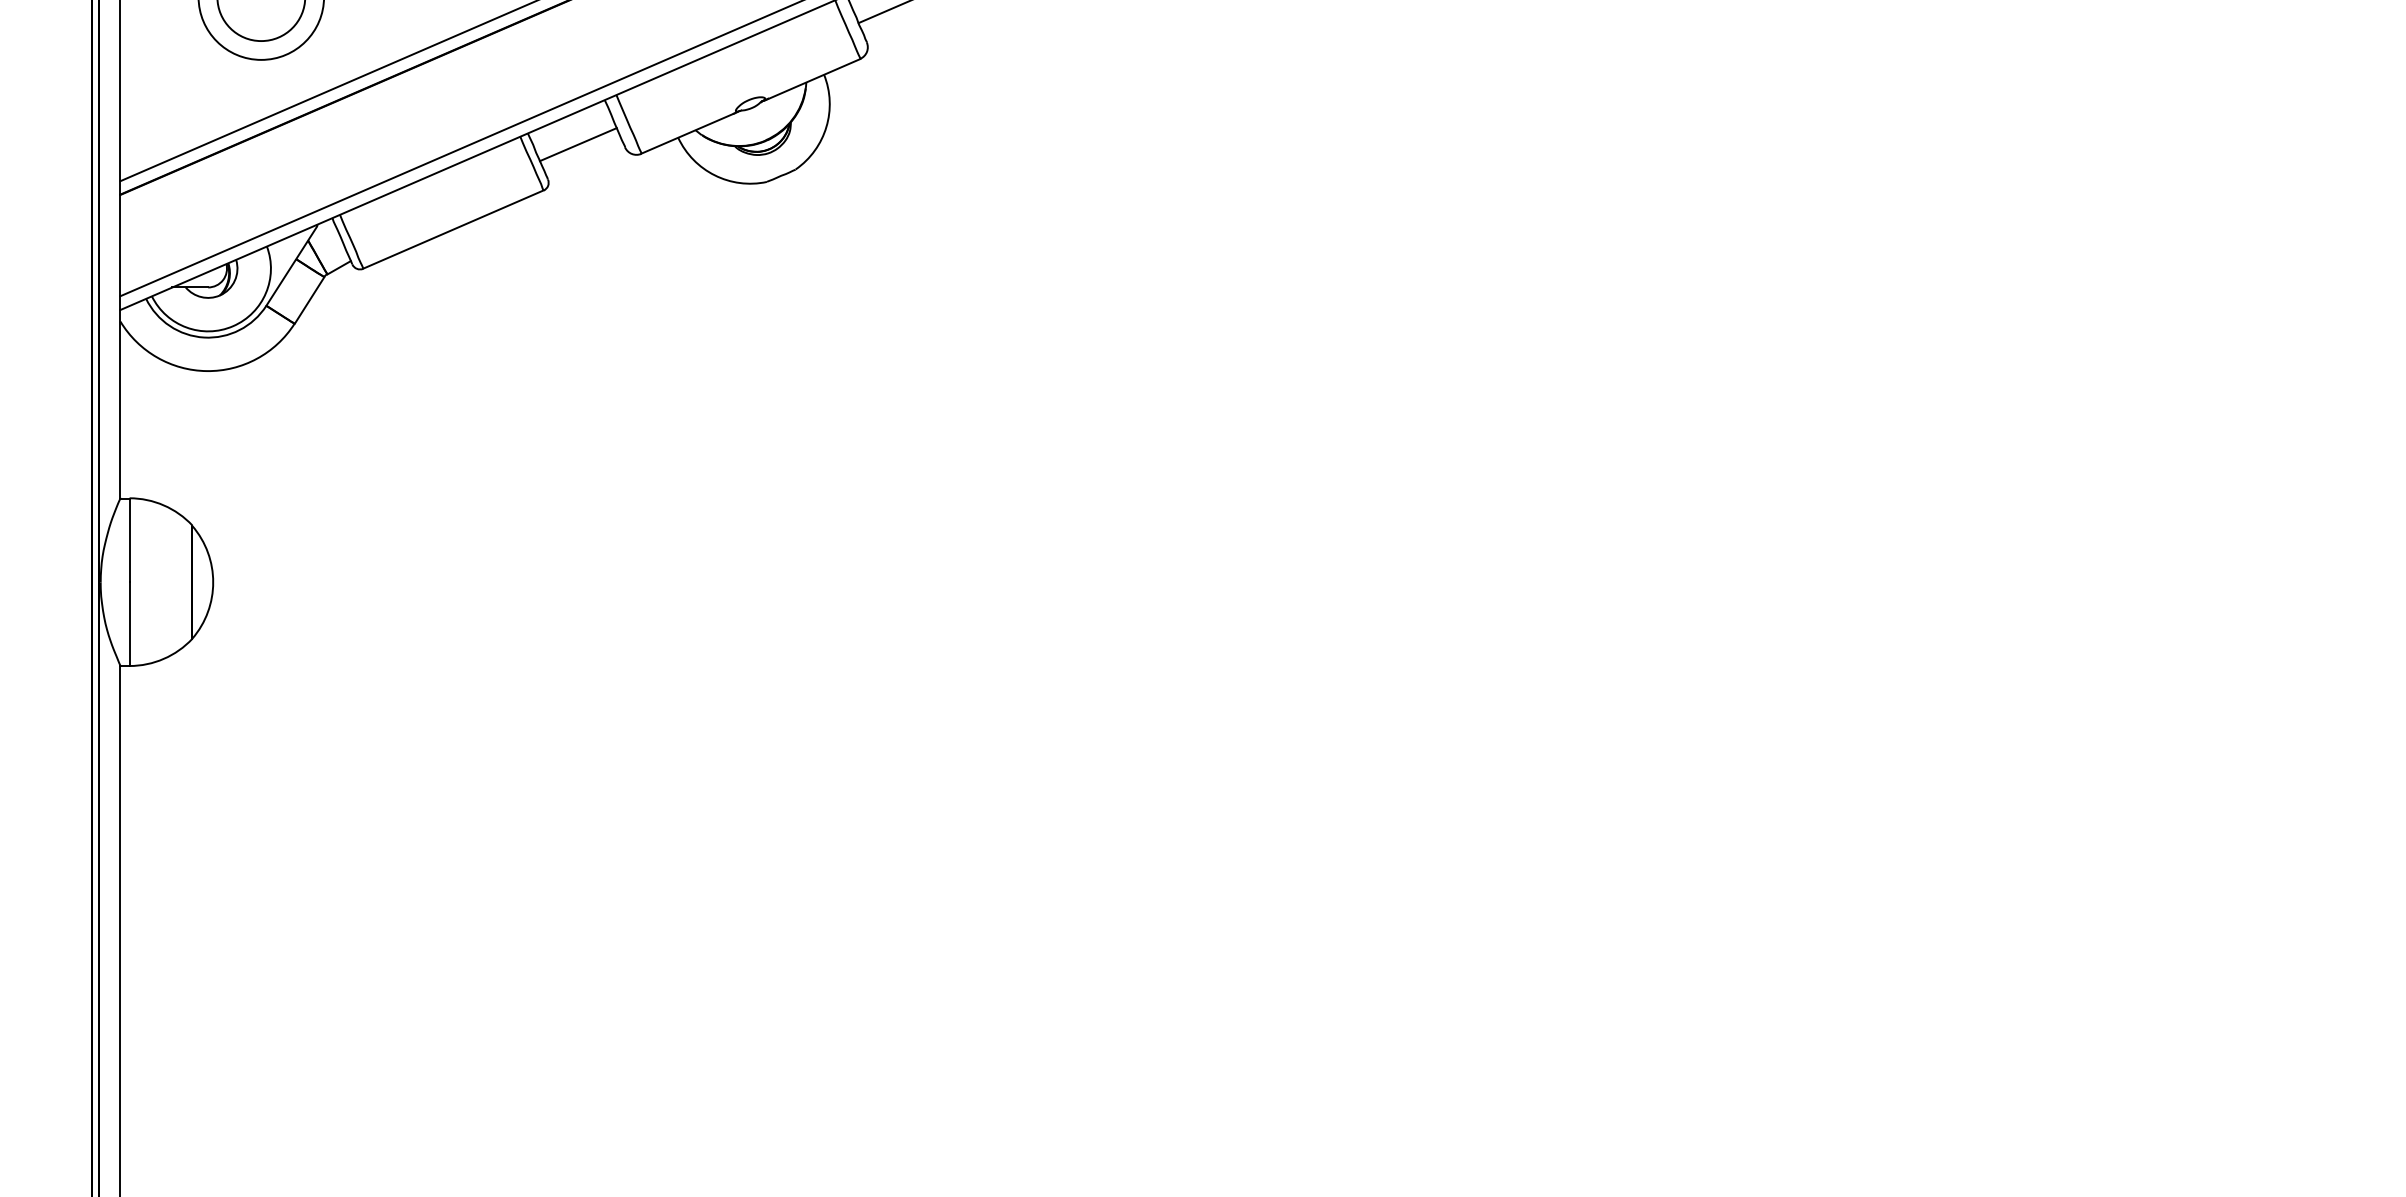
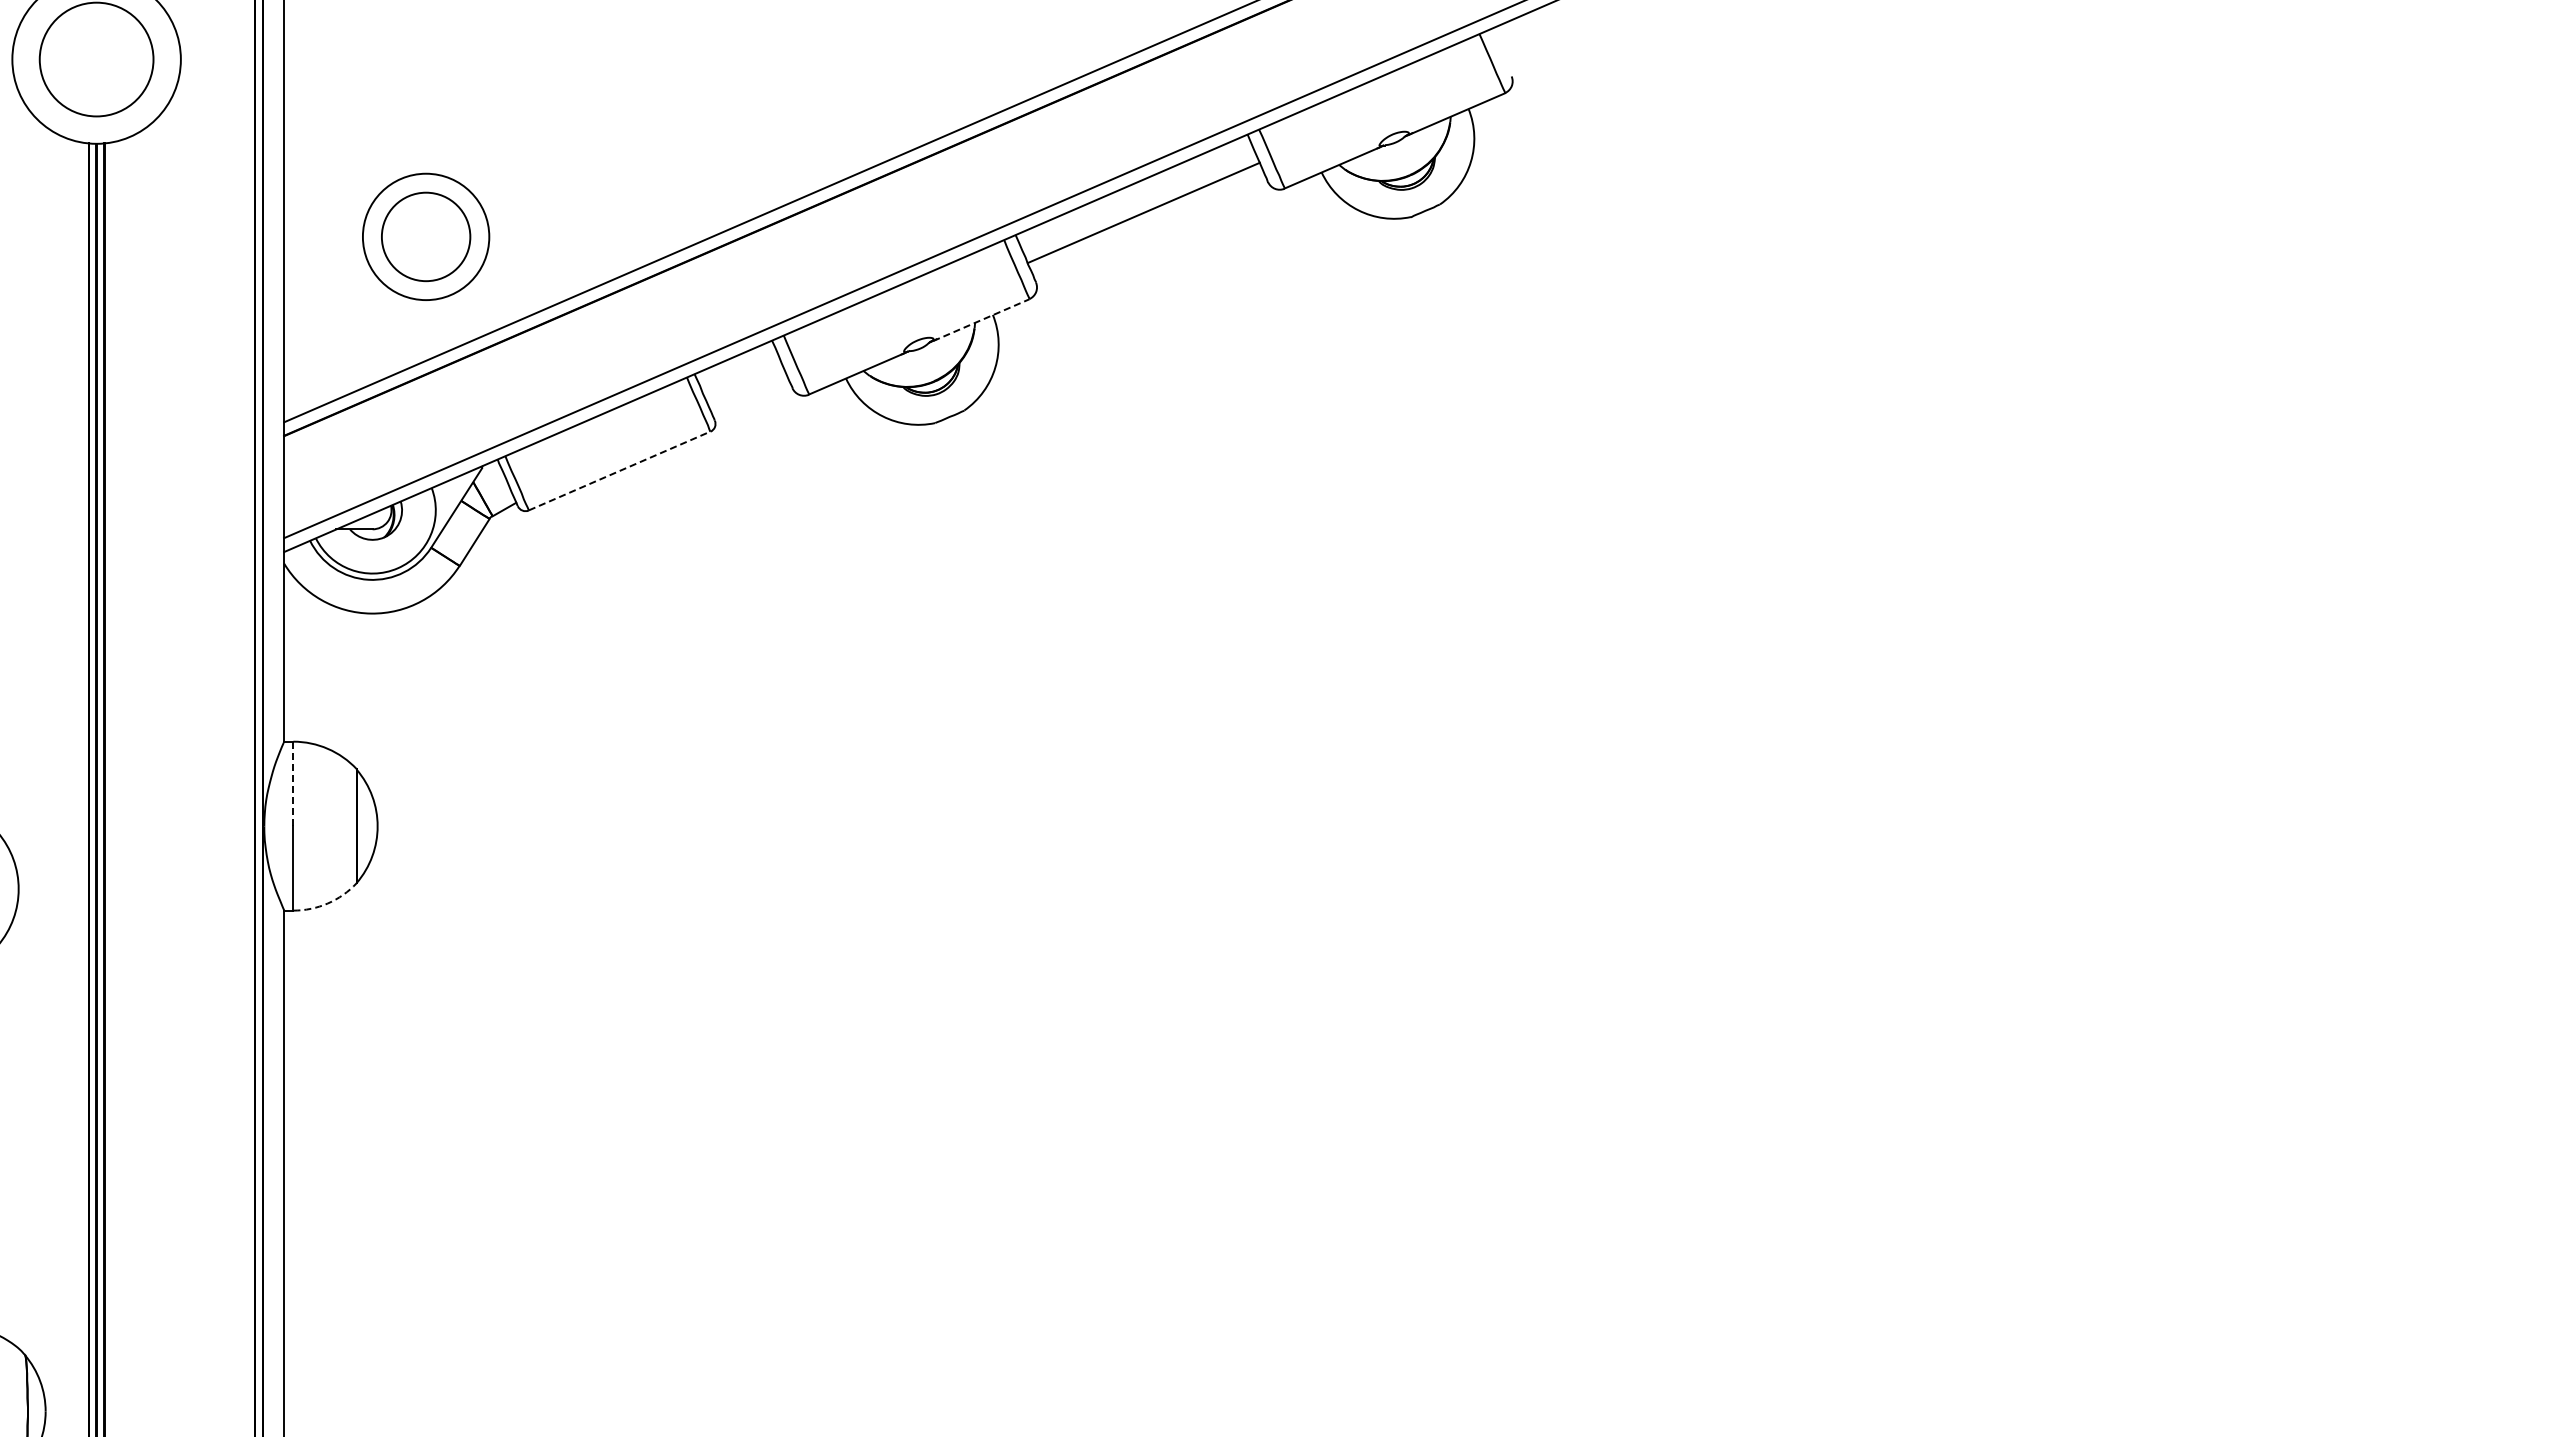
line: (812, 79) -> (981, 319), solid -> dashed
line: (578, 144) -> (745, 385), removed
line: (453, 229) -> (619, 470), solid -> dashed
line: (129, 540) -> (293, 784), solid -> dashed
arc: (163, 658) -> (327, 903), solid -> dashed

